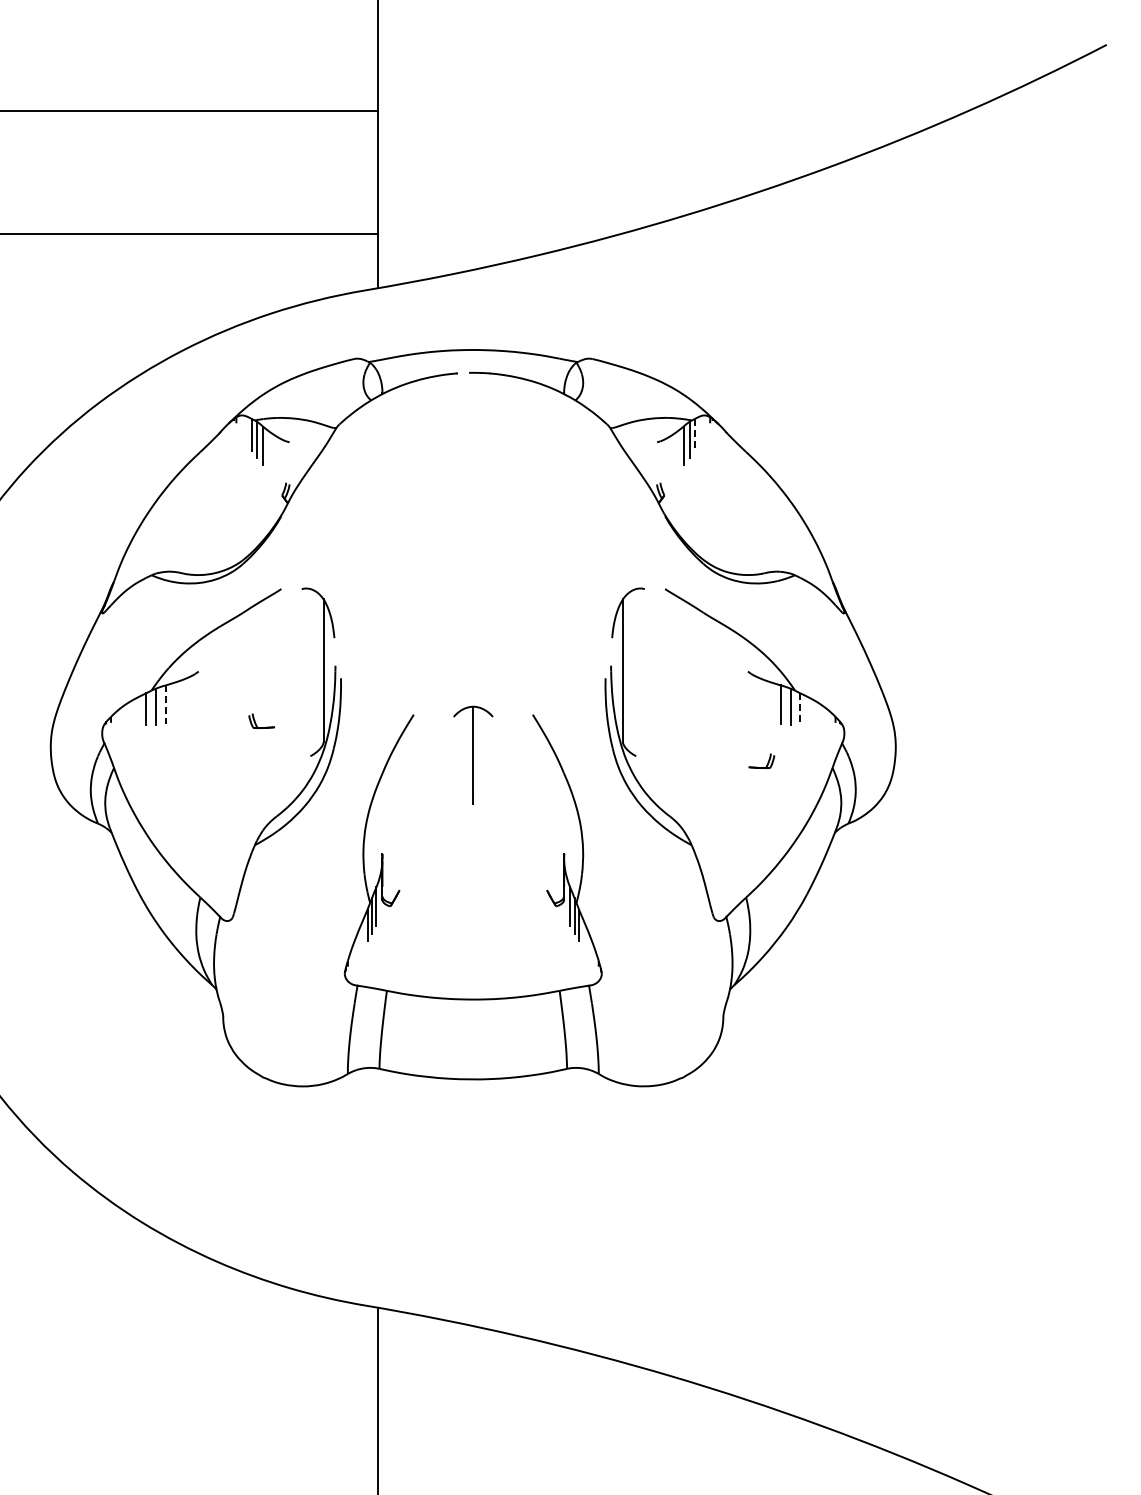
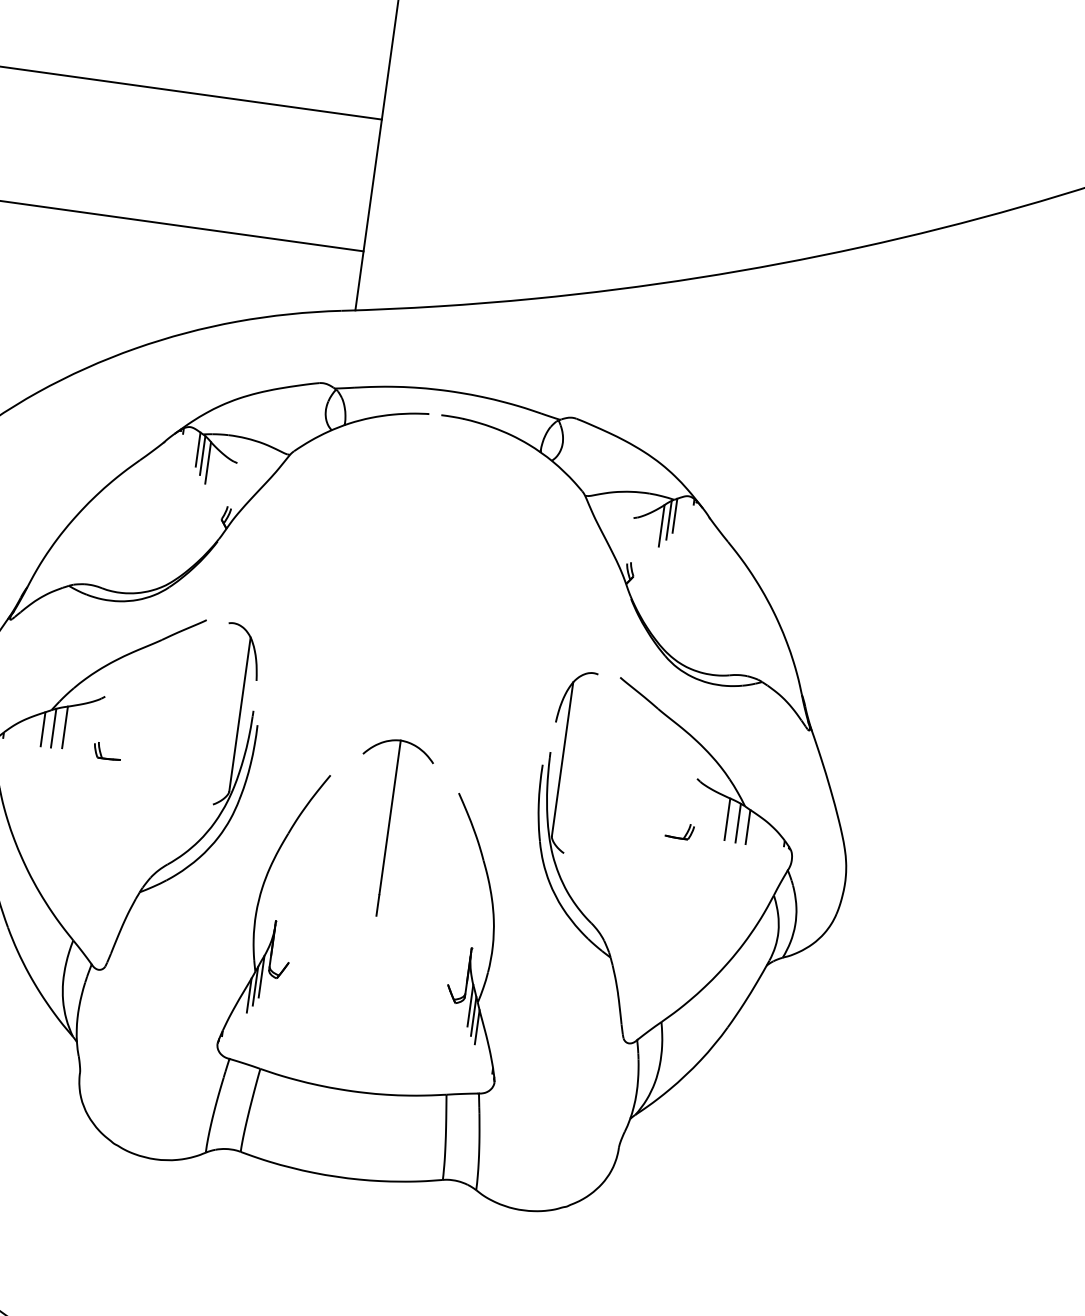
line: (694, 434) -> (675, 515), dashed -> solid
line: (165, 705) -> (64, 728), dashed -> solid
line: (800, 709) -> (748, 827), dashed -> solid
part: (261, 720) -> (107, 750), moved
part: (473, 755) -> (388, 828), size x1.67
part: (767, 762) -> (685, 833), moved

